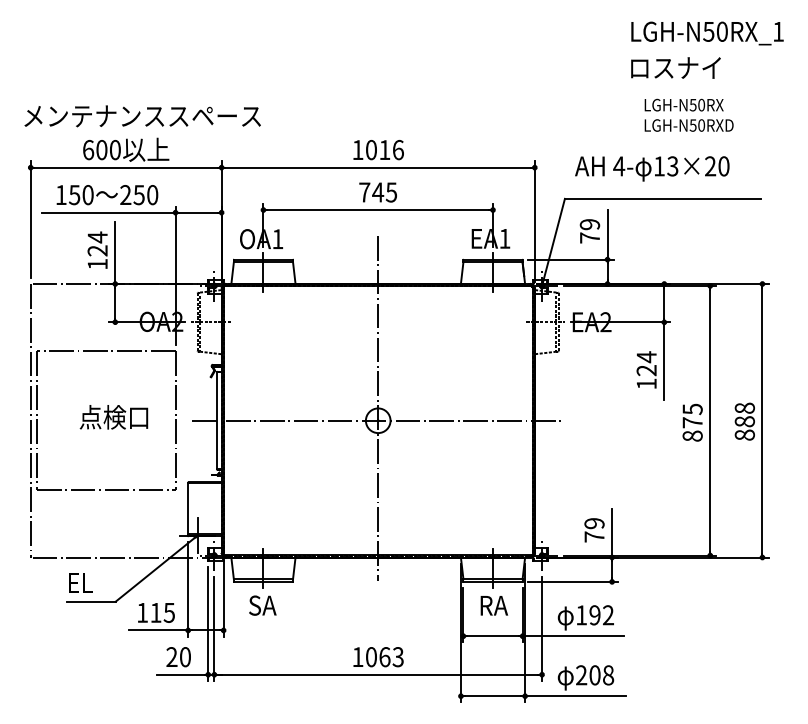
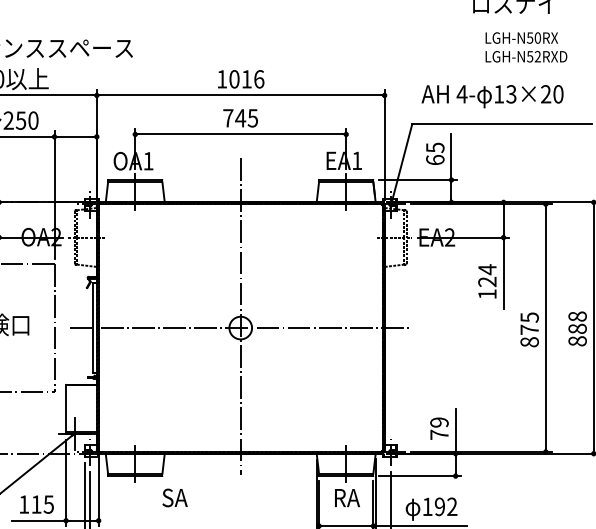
text: (701, 125) -> (537, 56), LGH-N50RXD -> LGH-N52RXD
text: (589, 231) -> (434, 154), 79 -> 65
text: (262, 605) -> (174, 497), moved

